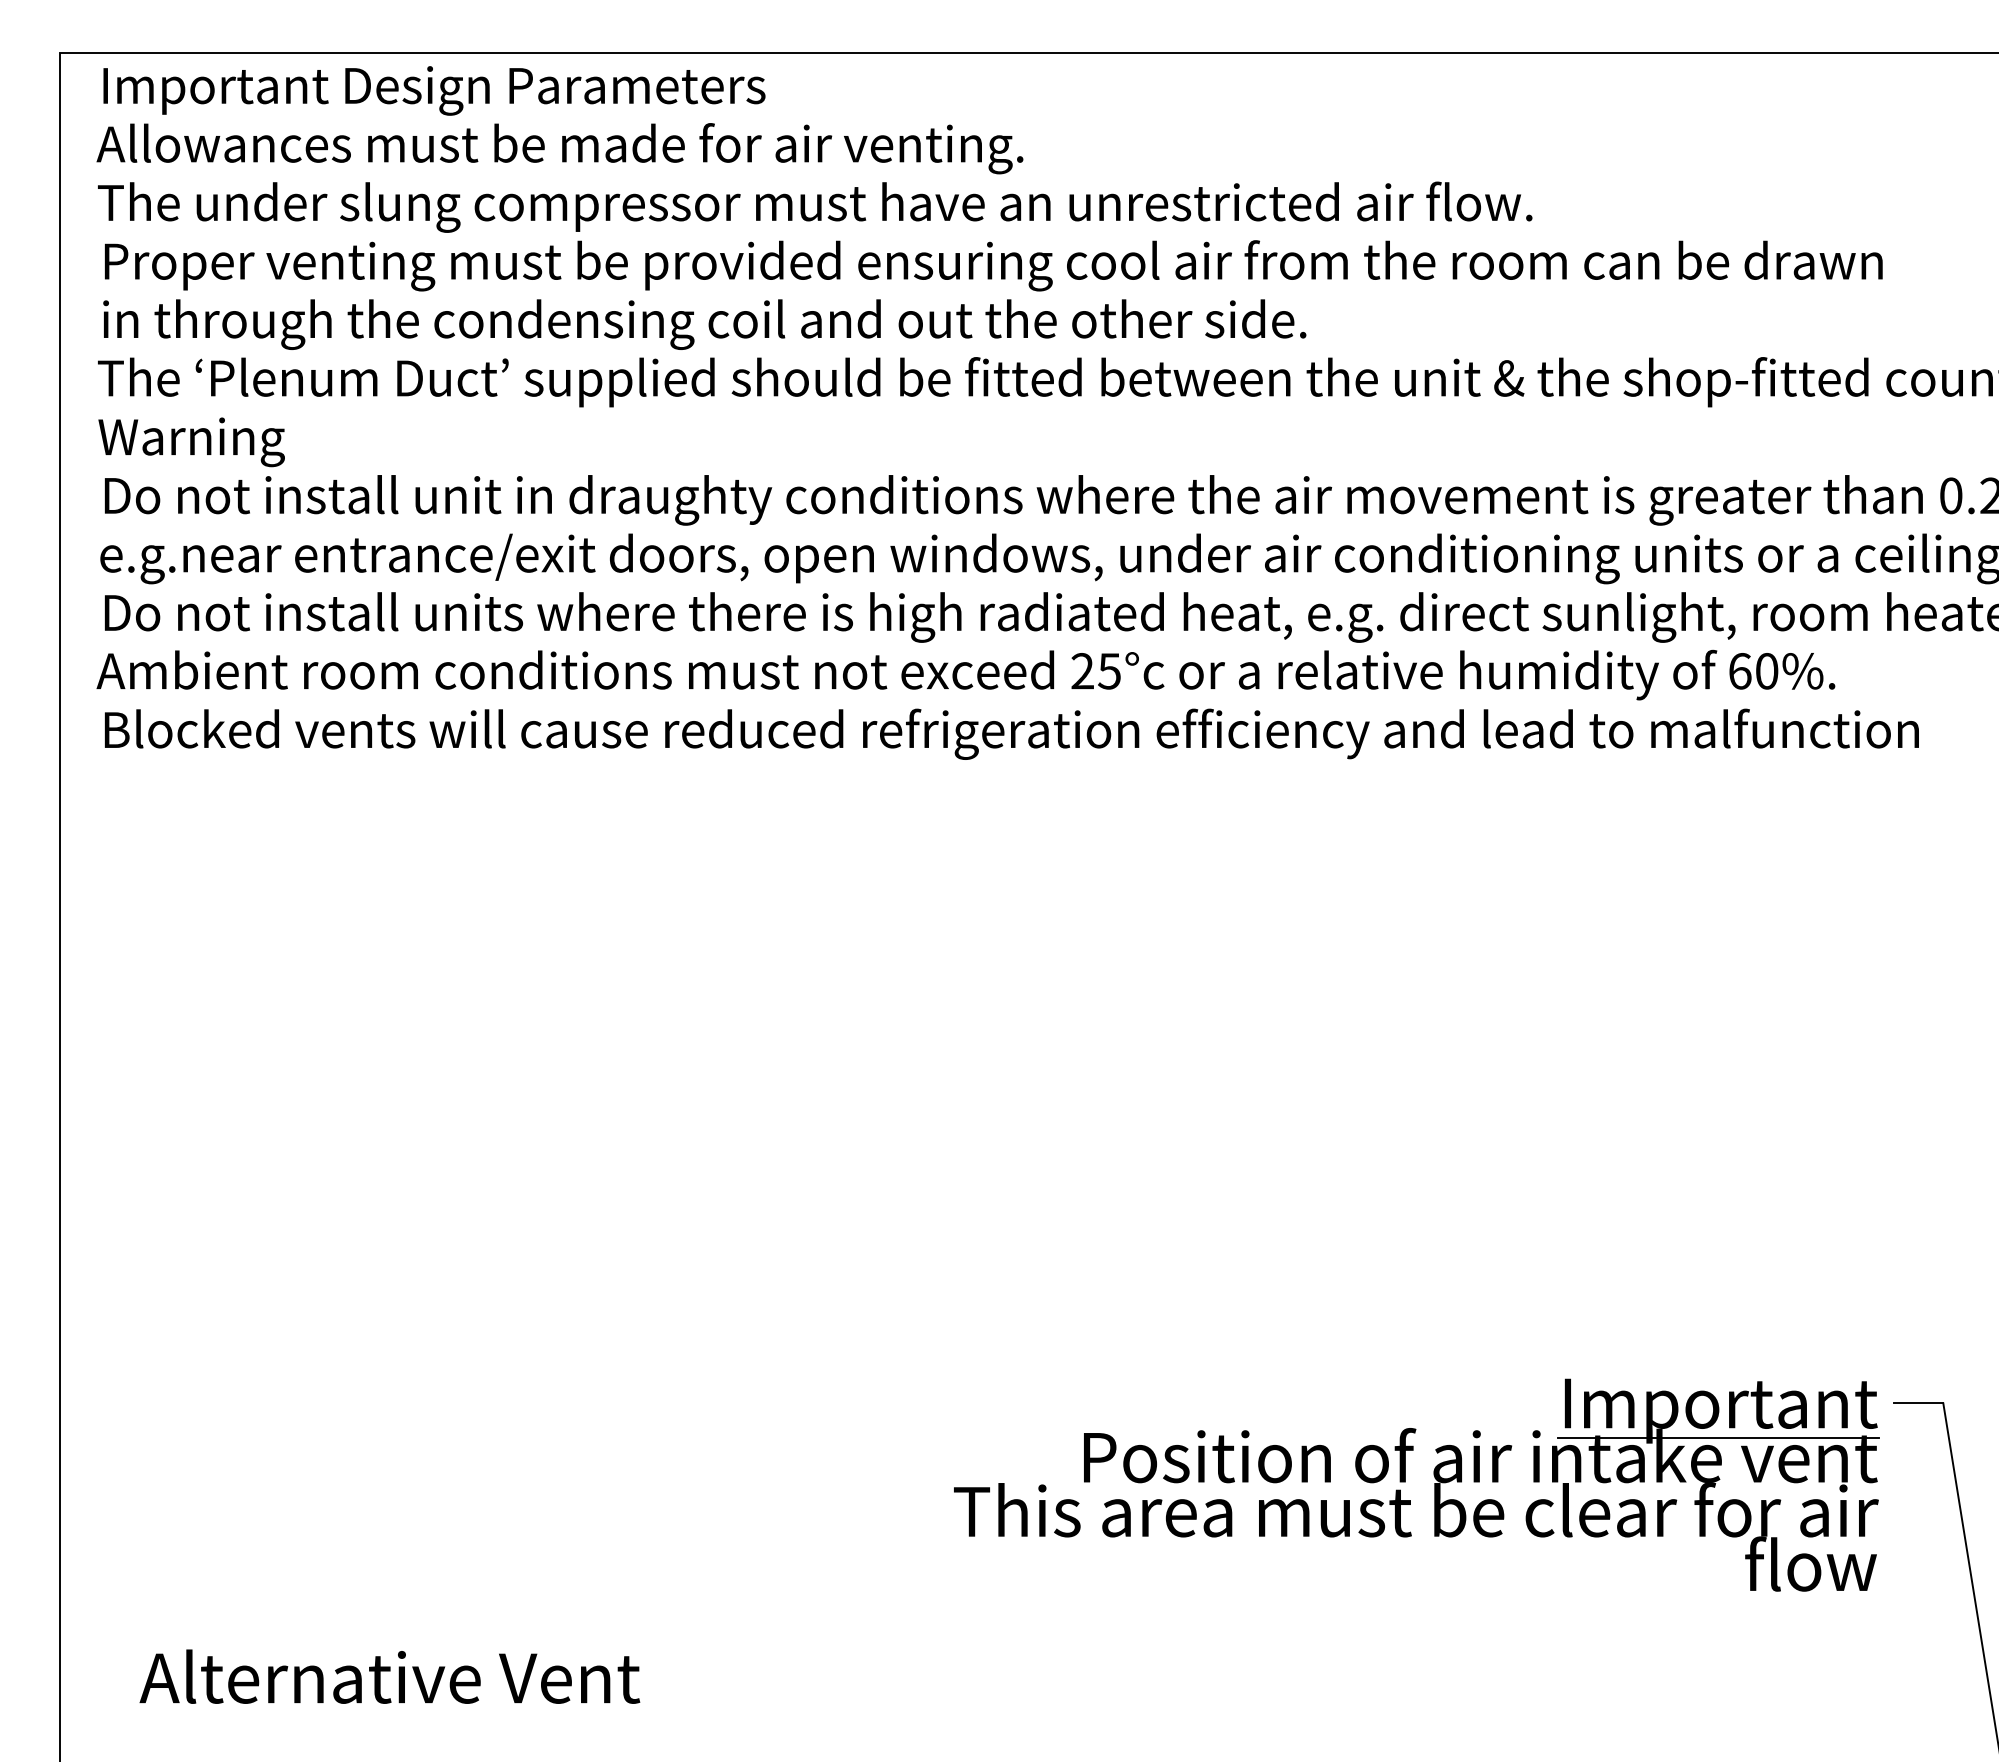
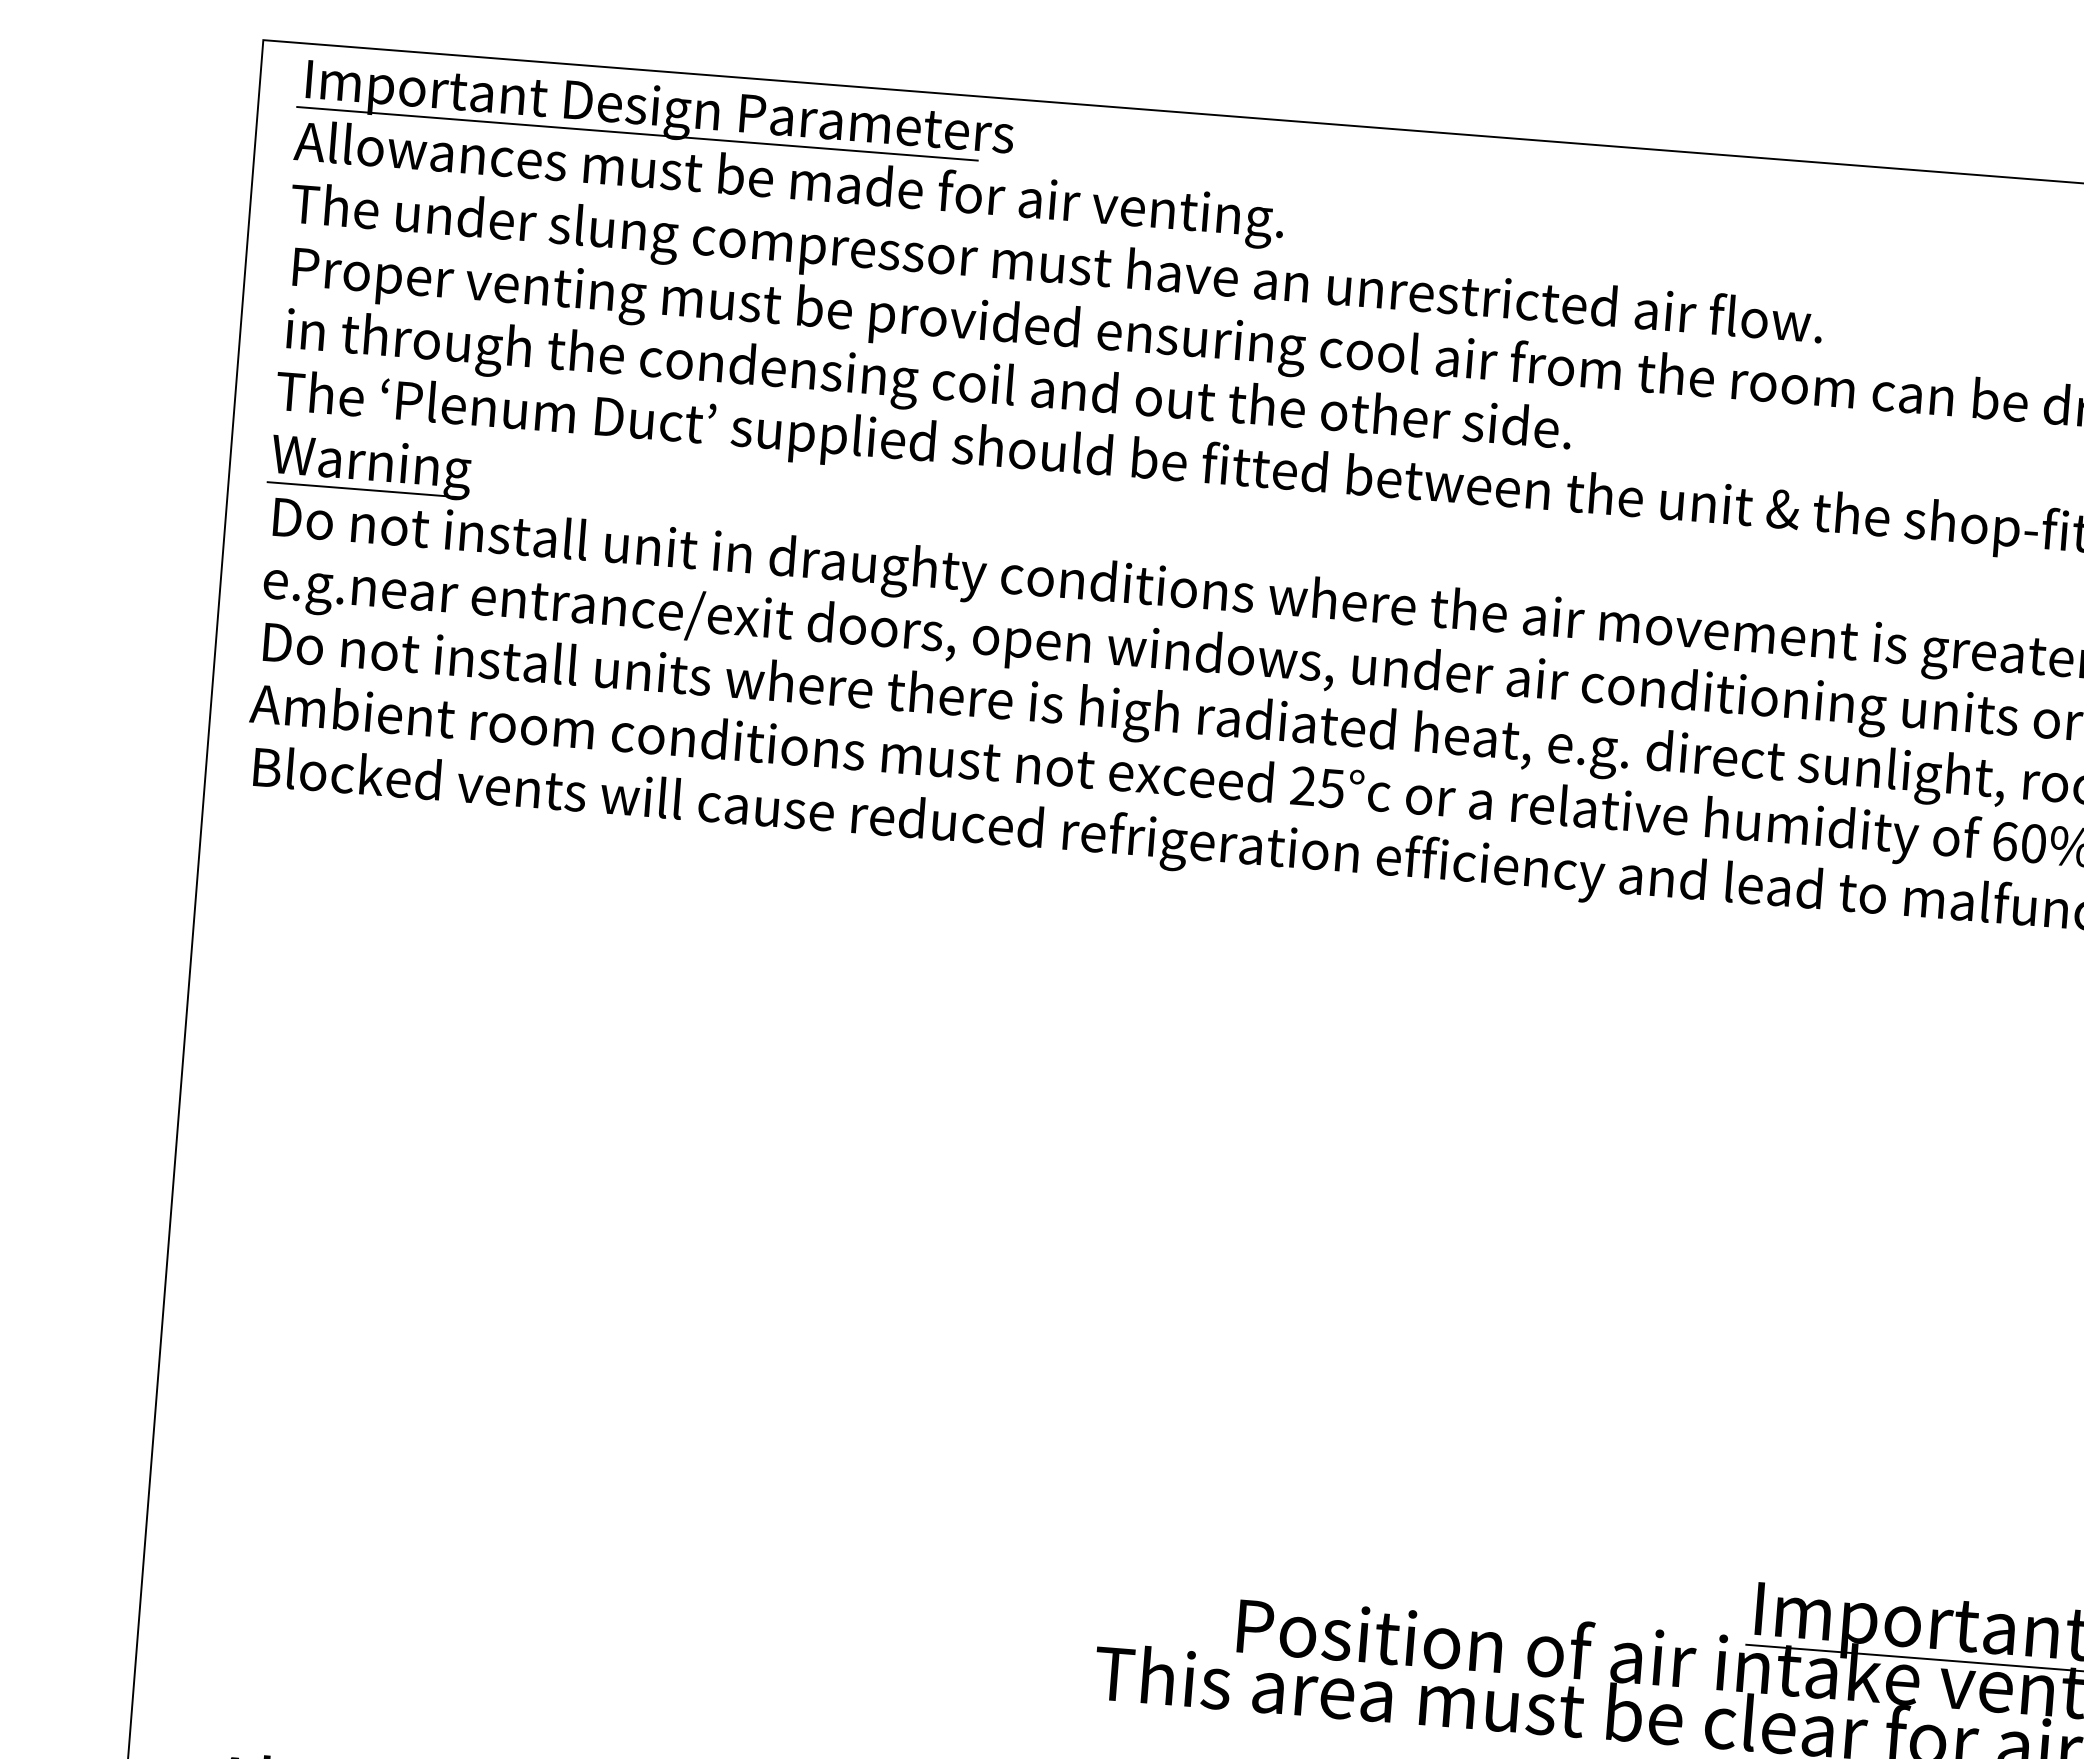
line: (414, 112) -> (636, 133), added
line: (186, 464) -> (363, 490), added

